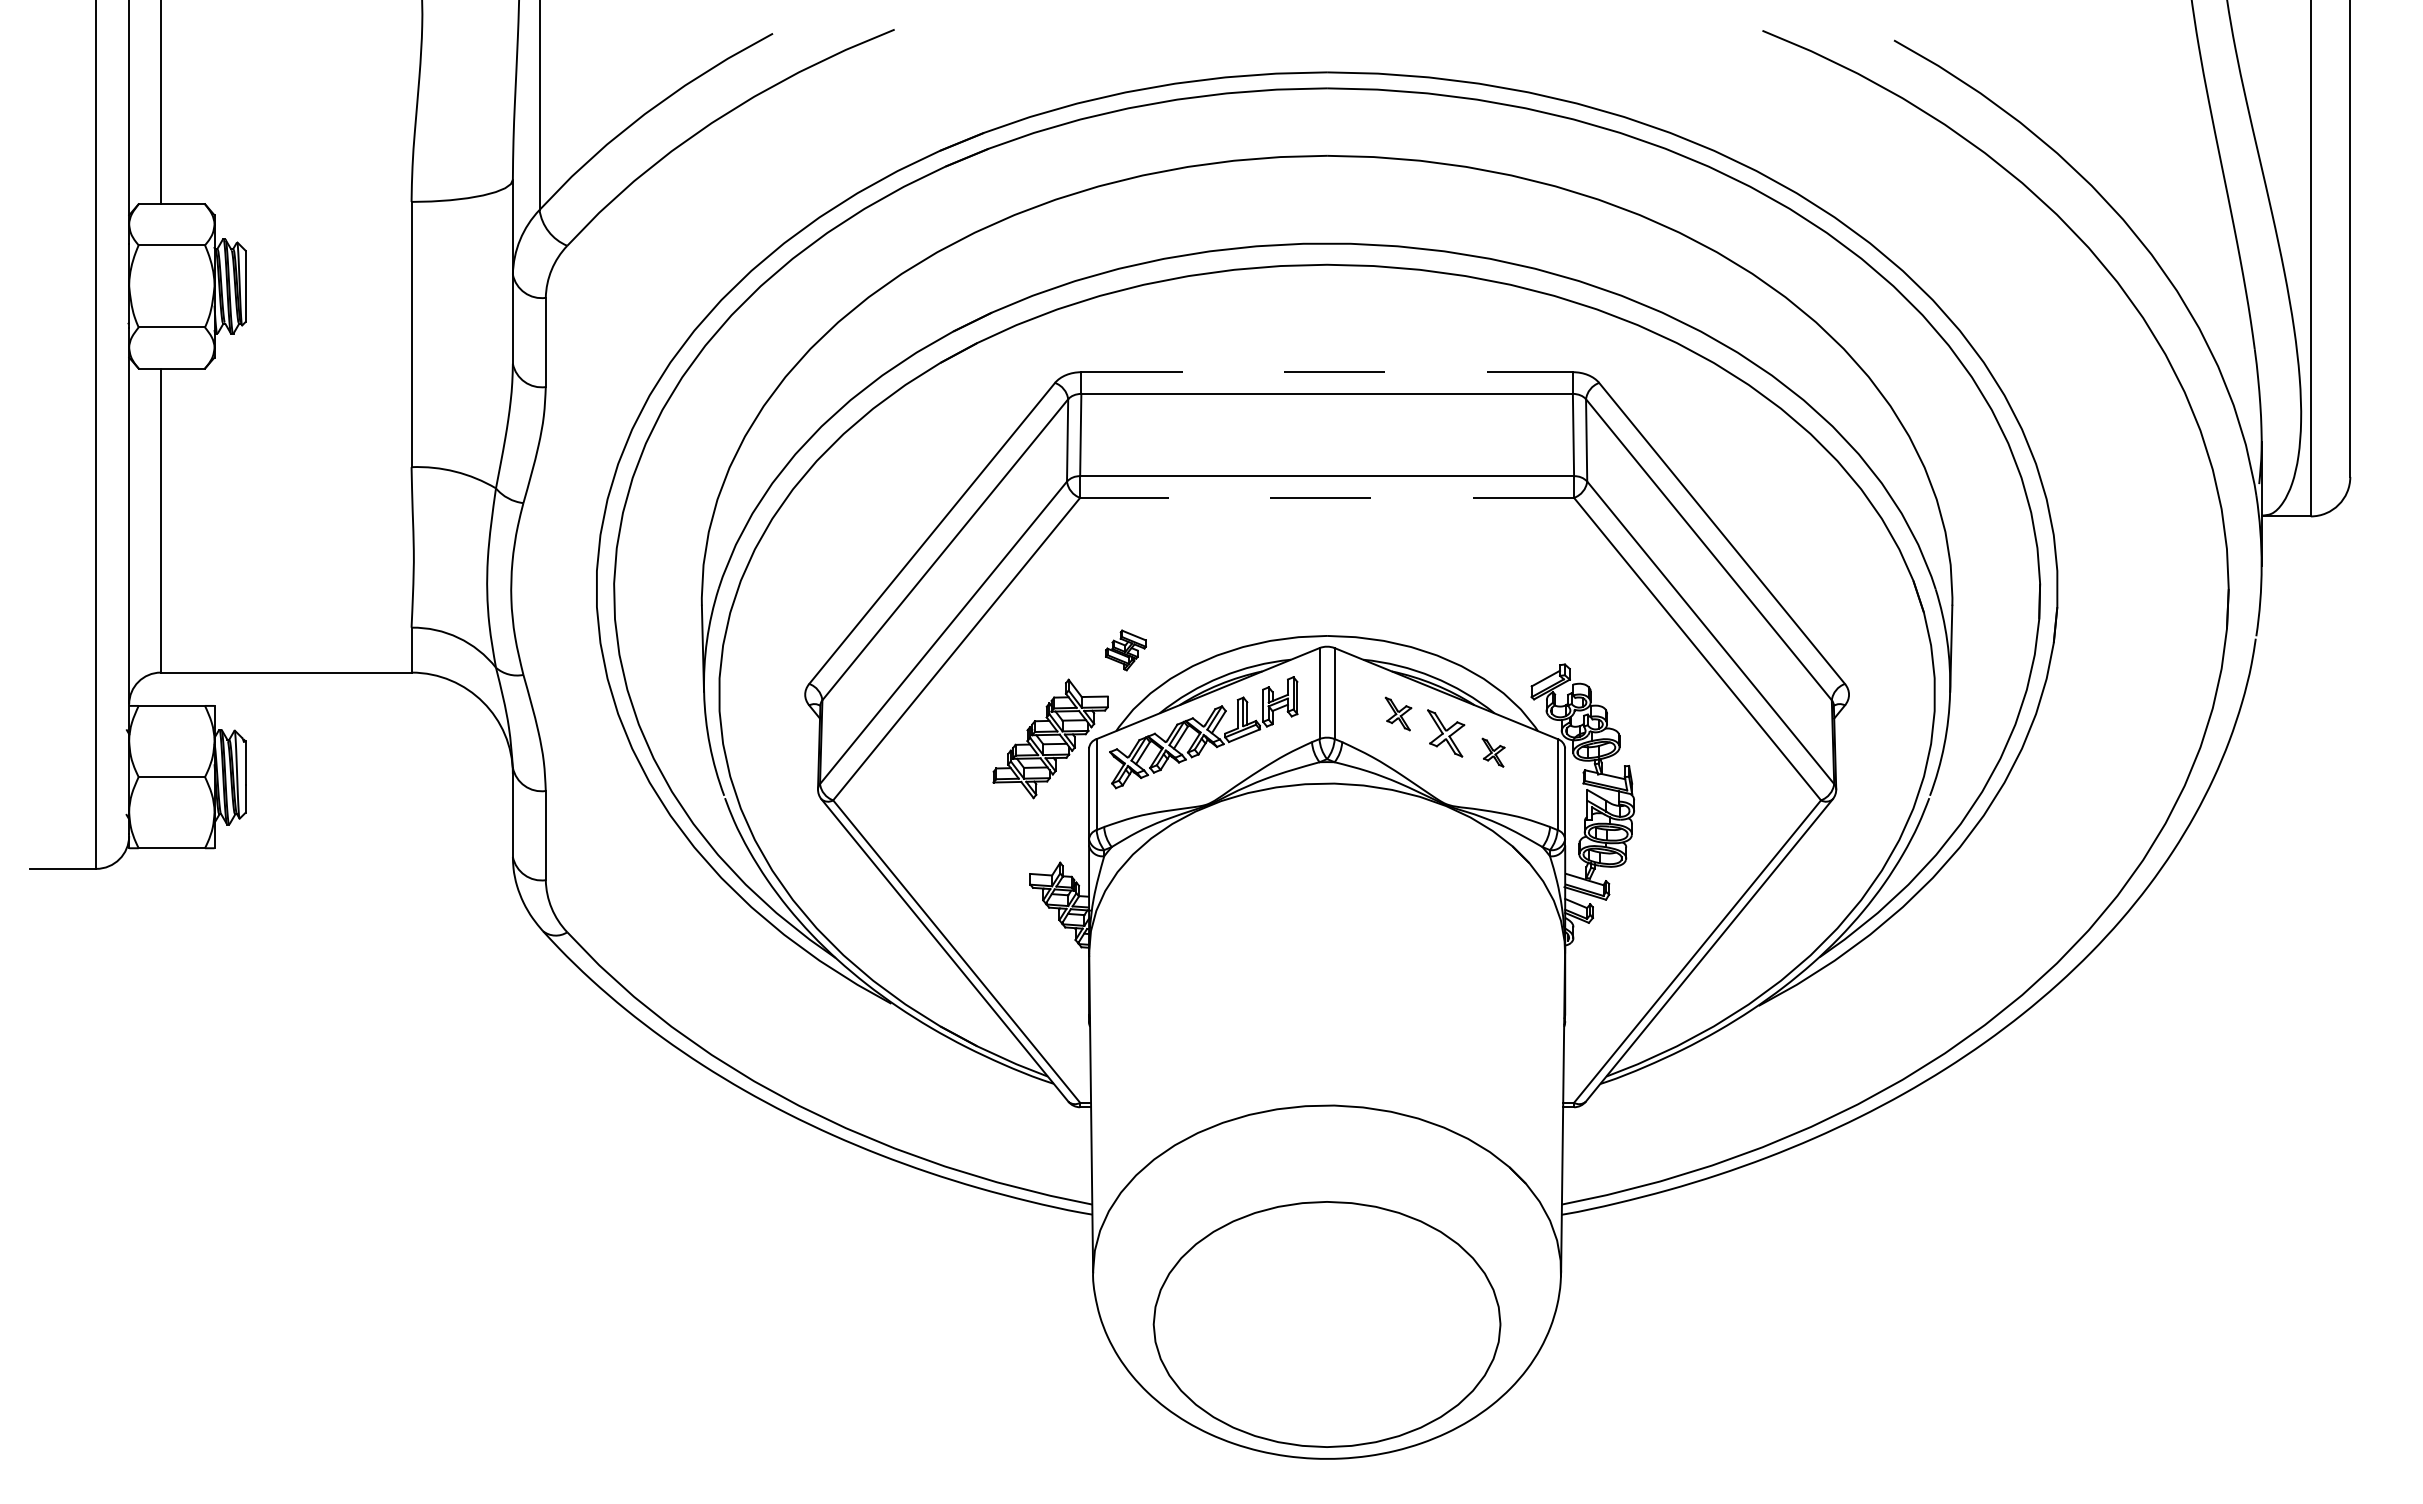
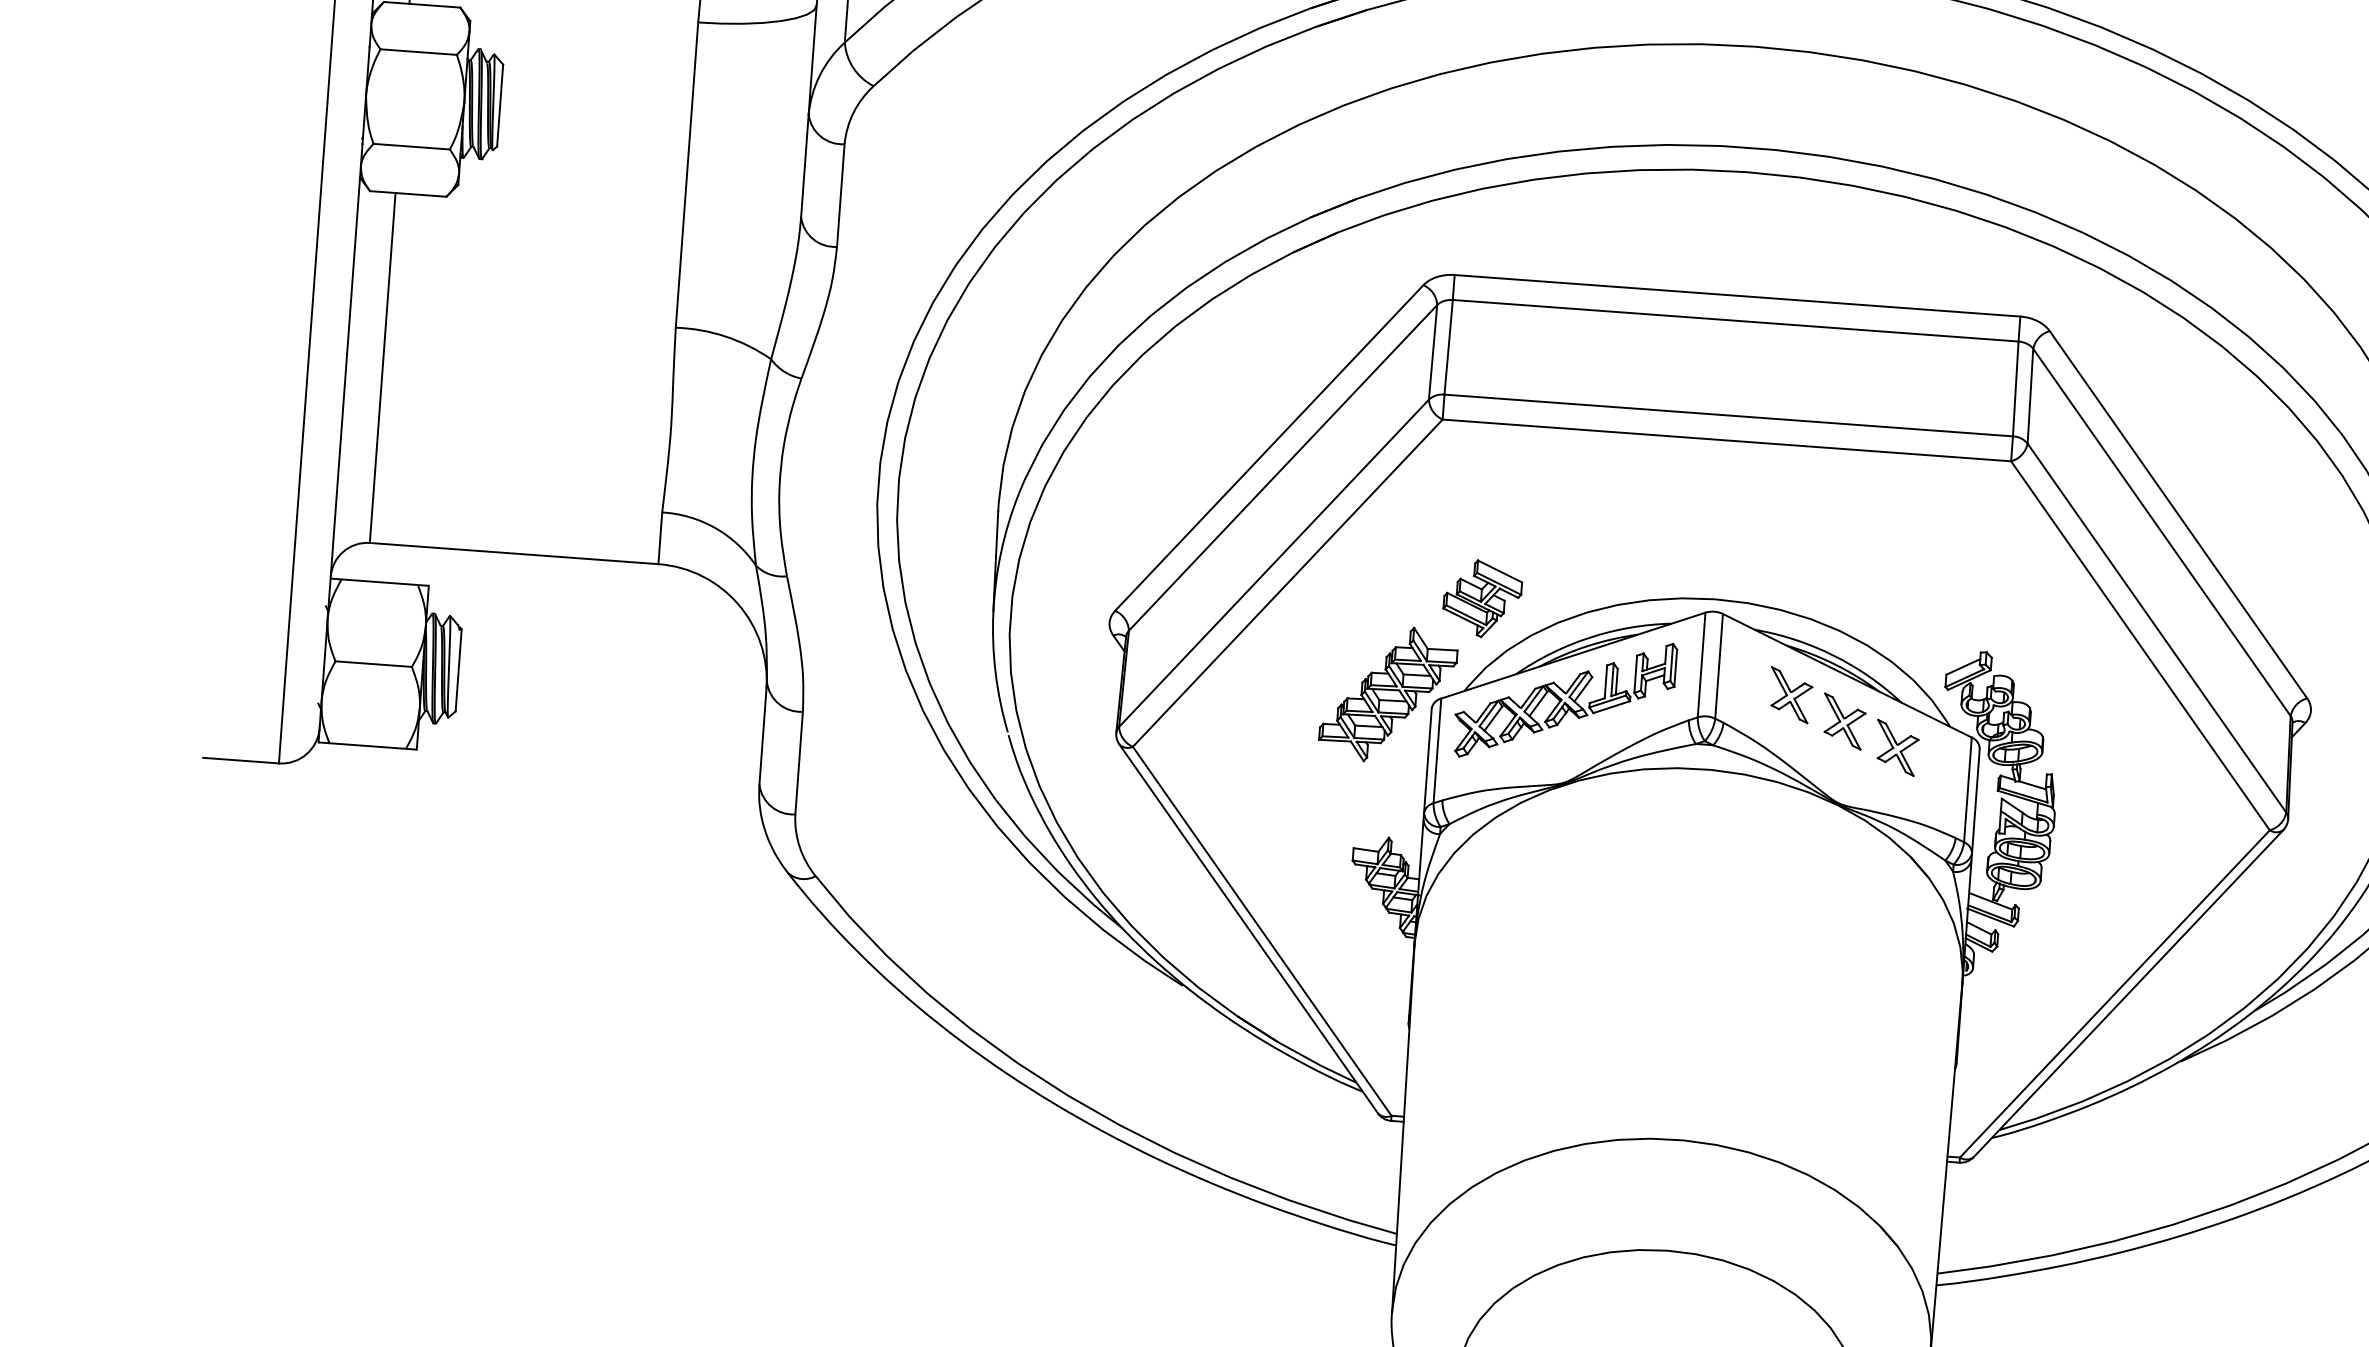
line: (1327, 372) -> (1737, 296), dashed -> solid
line: (1327, 497) -> (1727, 440), dashed -> solid
part: (1125, 650) -> (1481, 599), size x1.67
part: (1398, 713) -> (1790, 694), size x1.43
part: (1493, 752) -> (1896, 747), size x1.67

